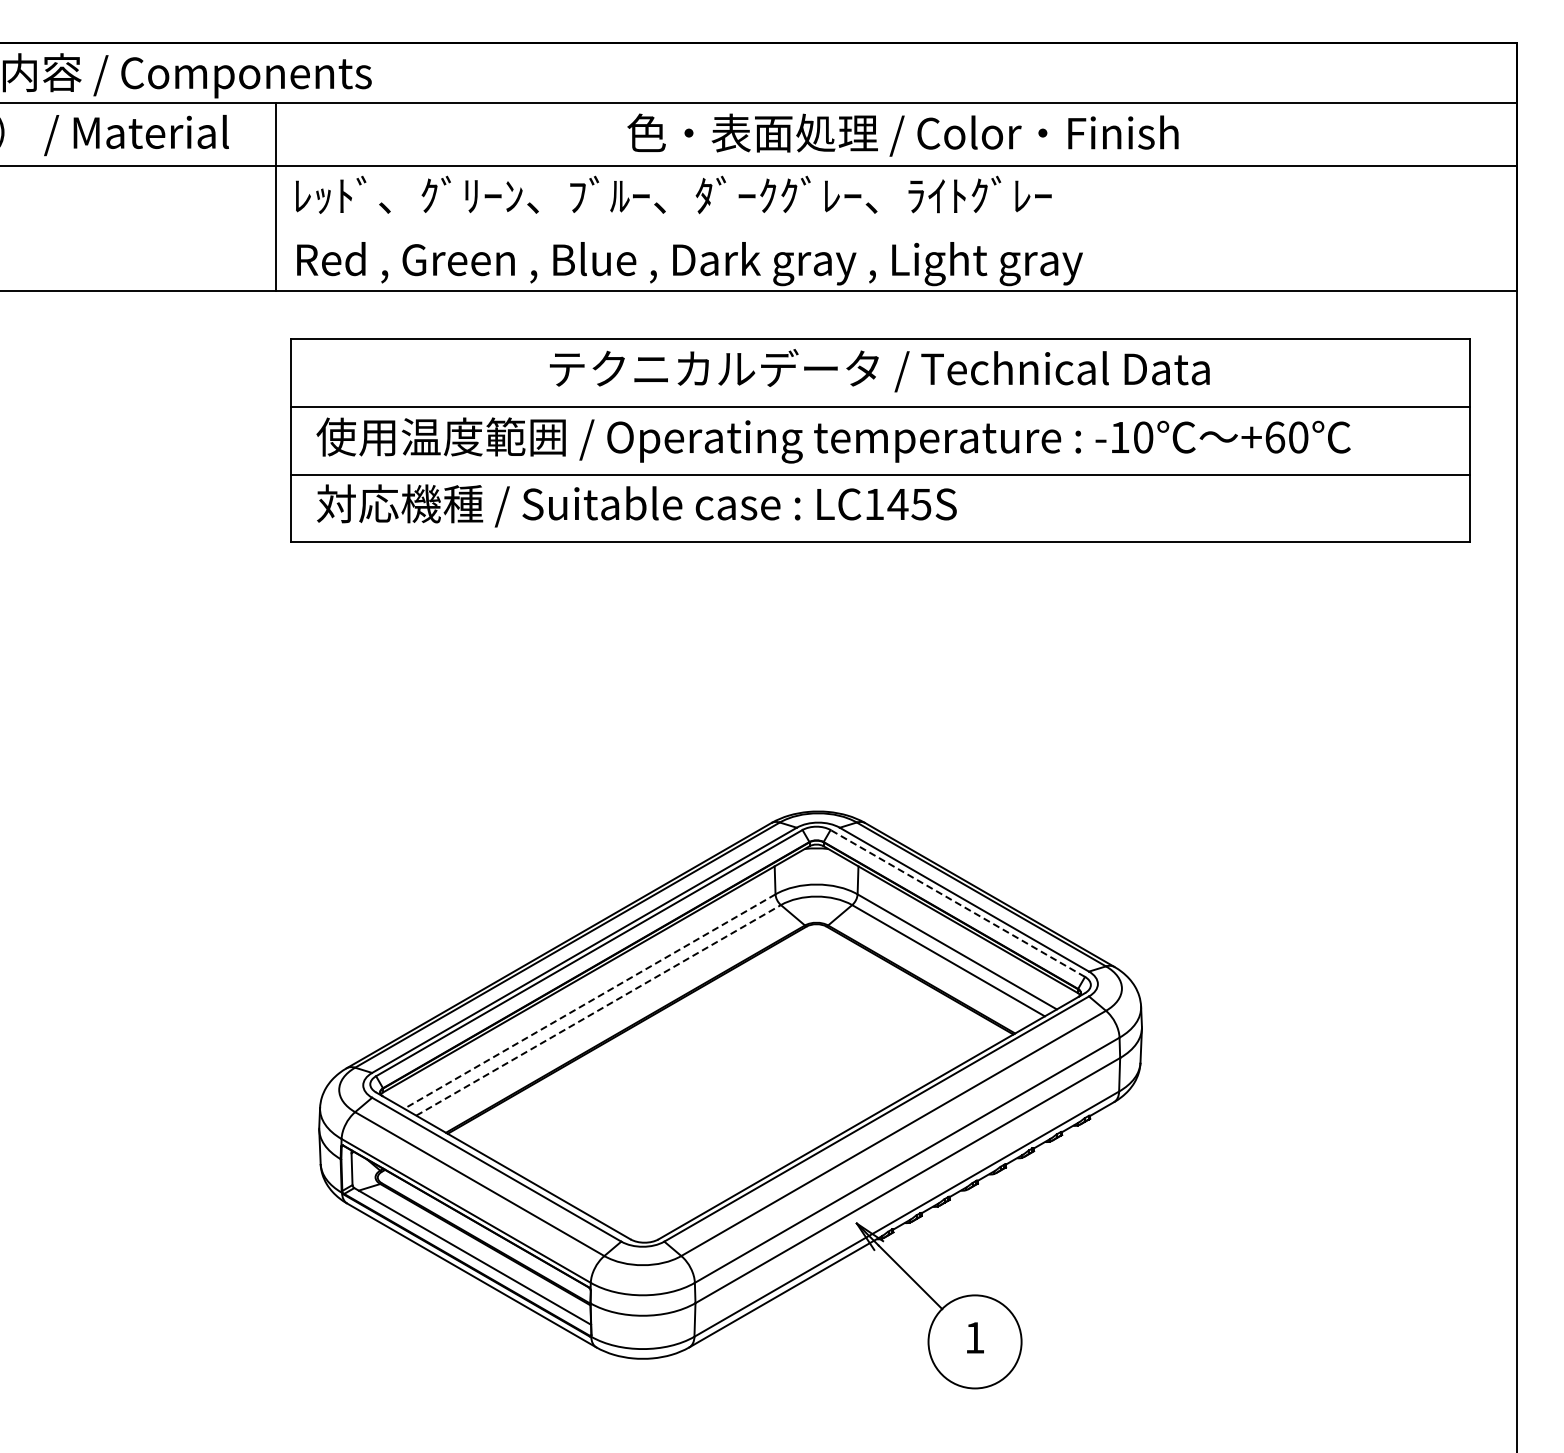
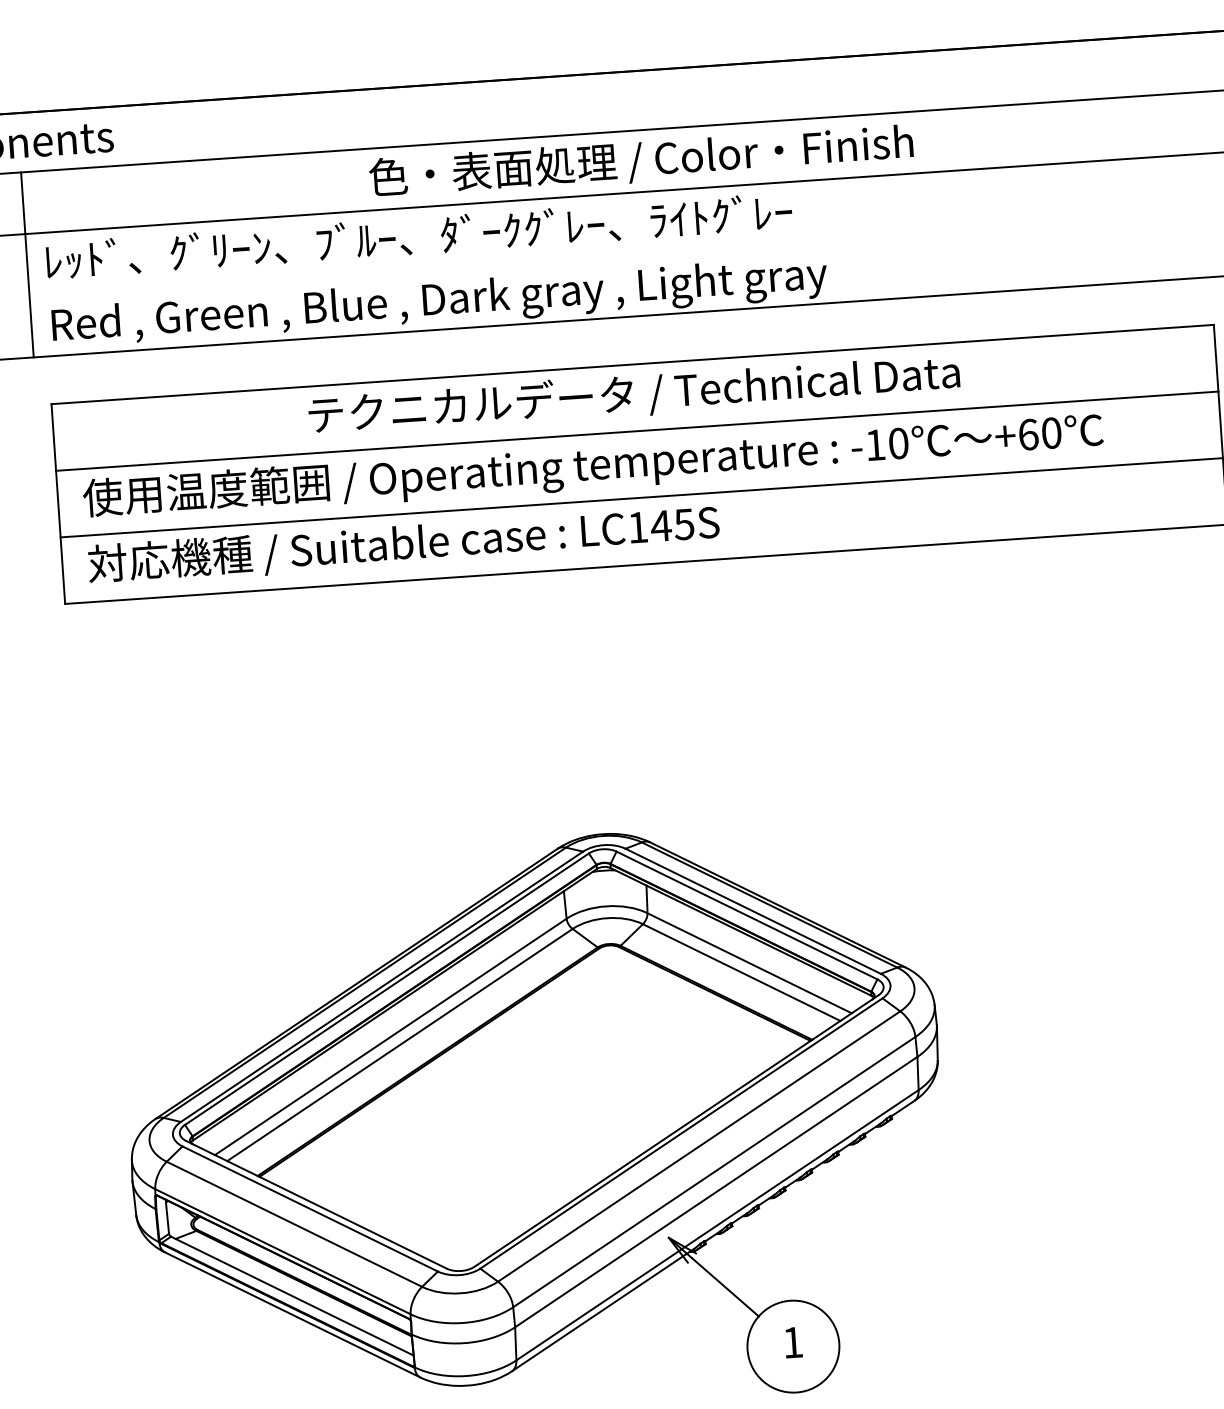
line: (957, 903) -> (746, 915), dashed -> solid
line: (589, 1001) -> (390, 1036), dashed -> solid
line: (598, 1010) -> (399, 1045), dashed -> solid

